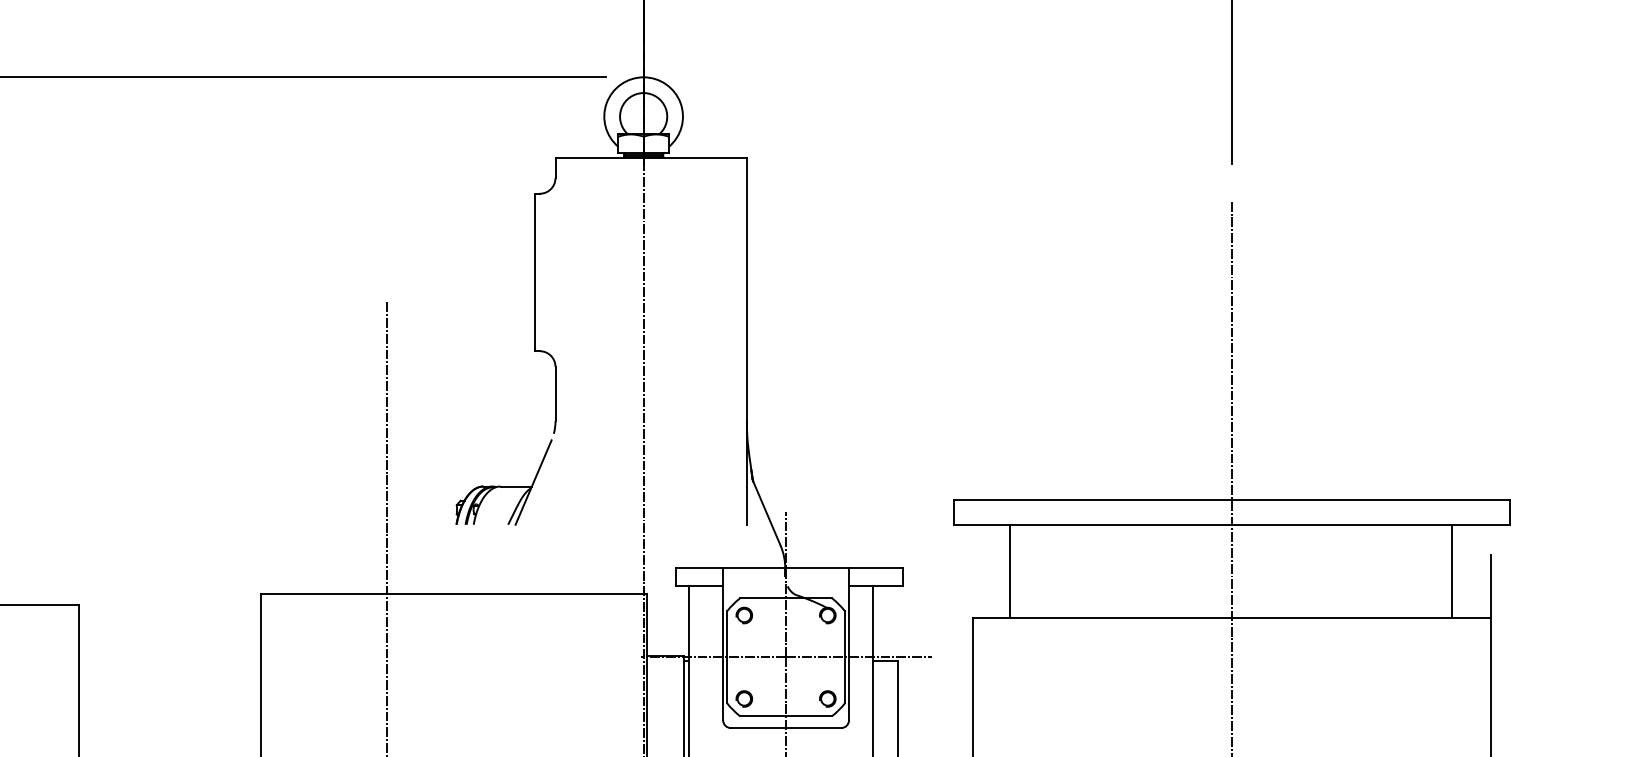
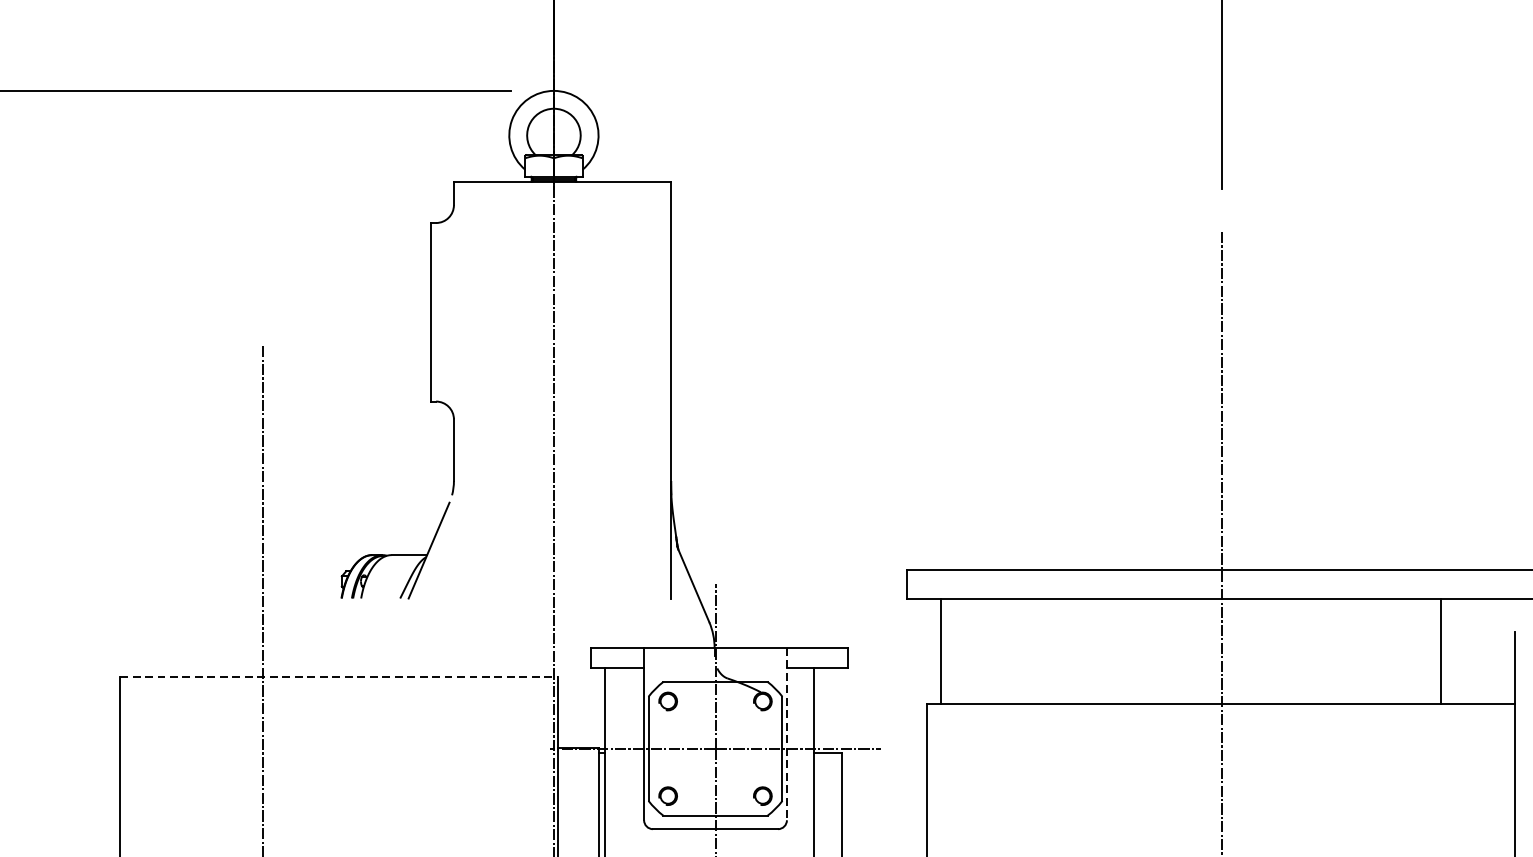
line: (1009, 571) -> (940, 651), moved
line: (1451, 571) -> (1440, 651), moved
line: (454, 594) -> (339, 677), solid -> dashed
line: (849, 644) -> (787, 734), solid -> dashed

